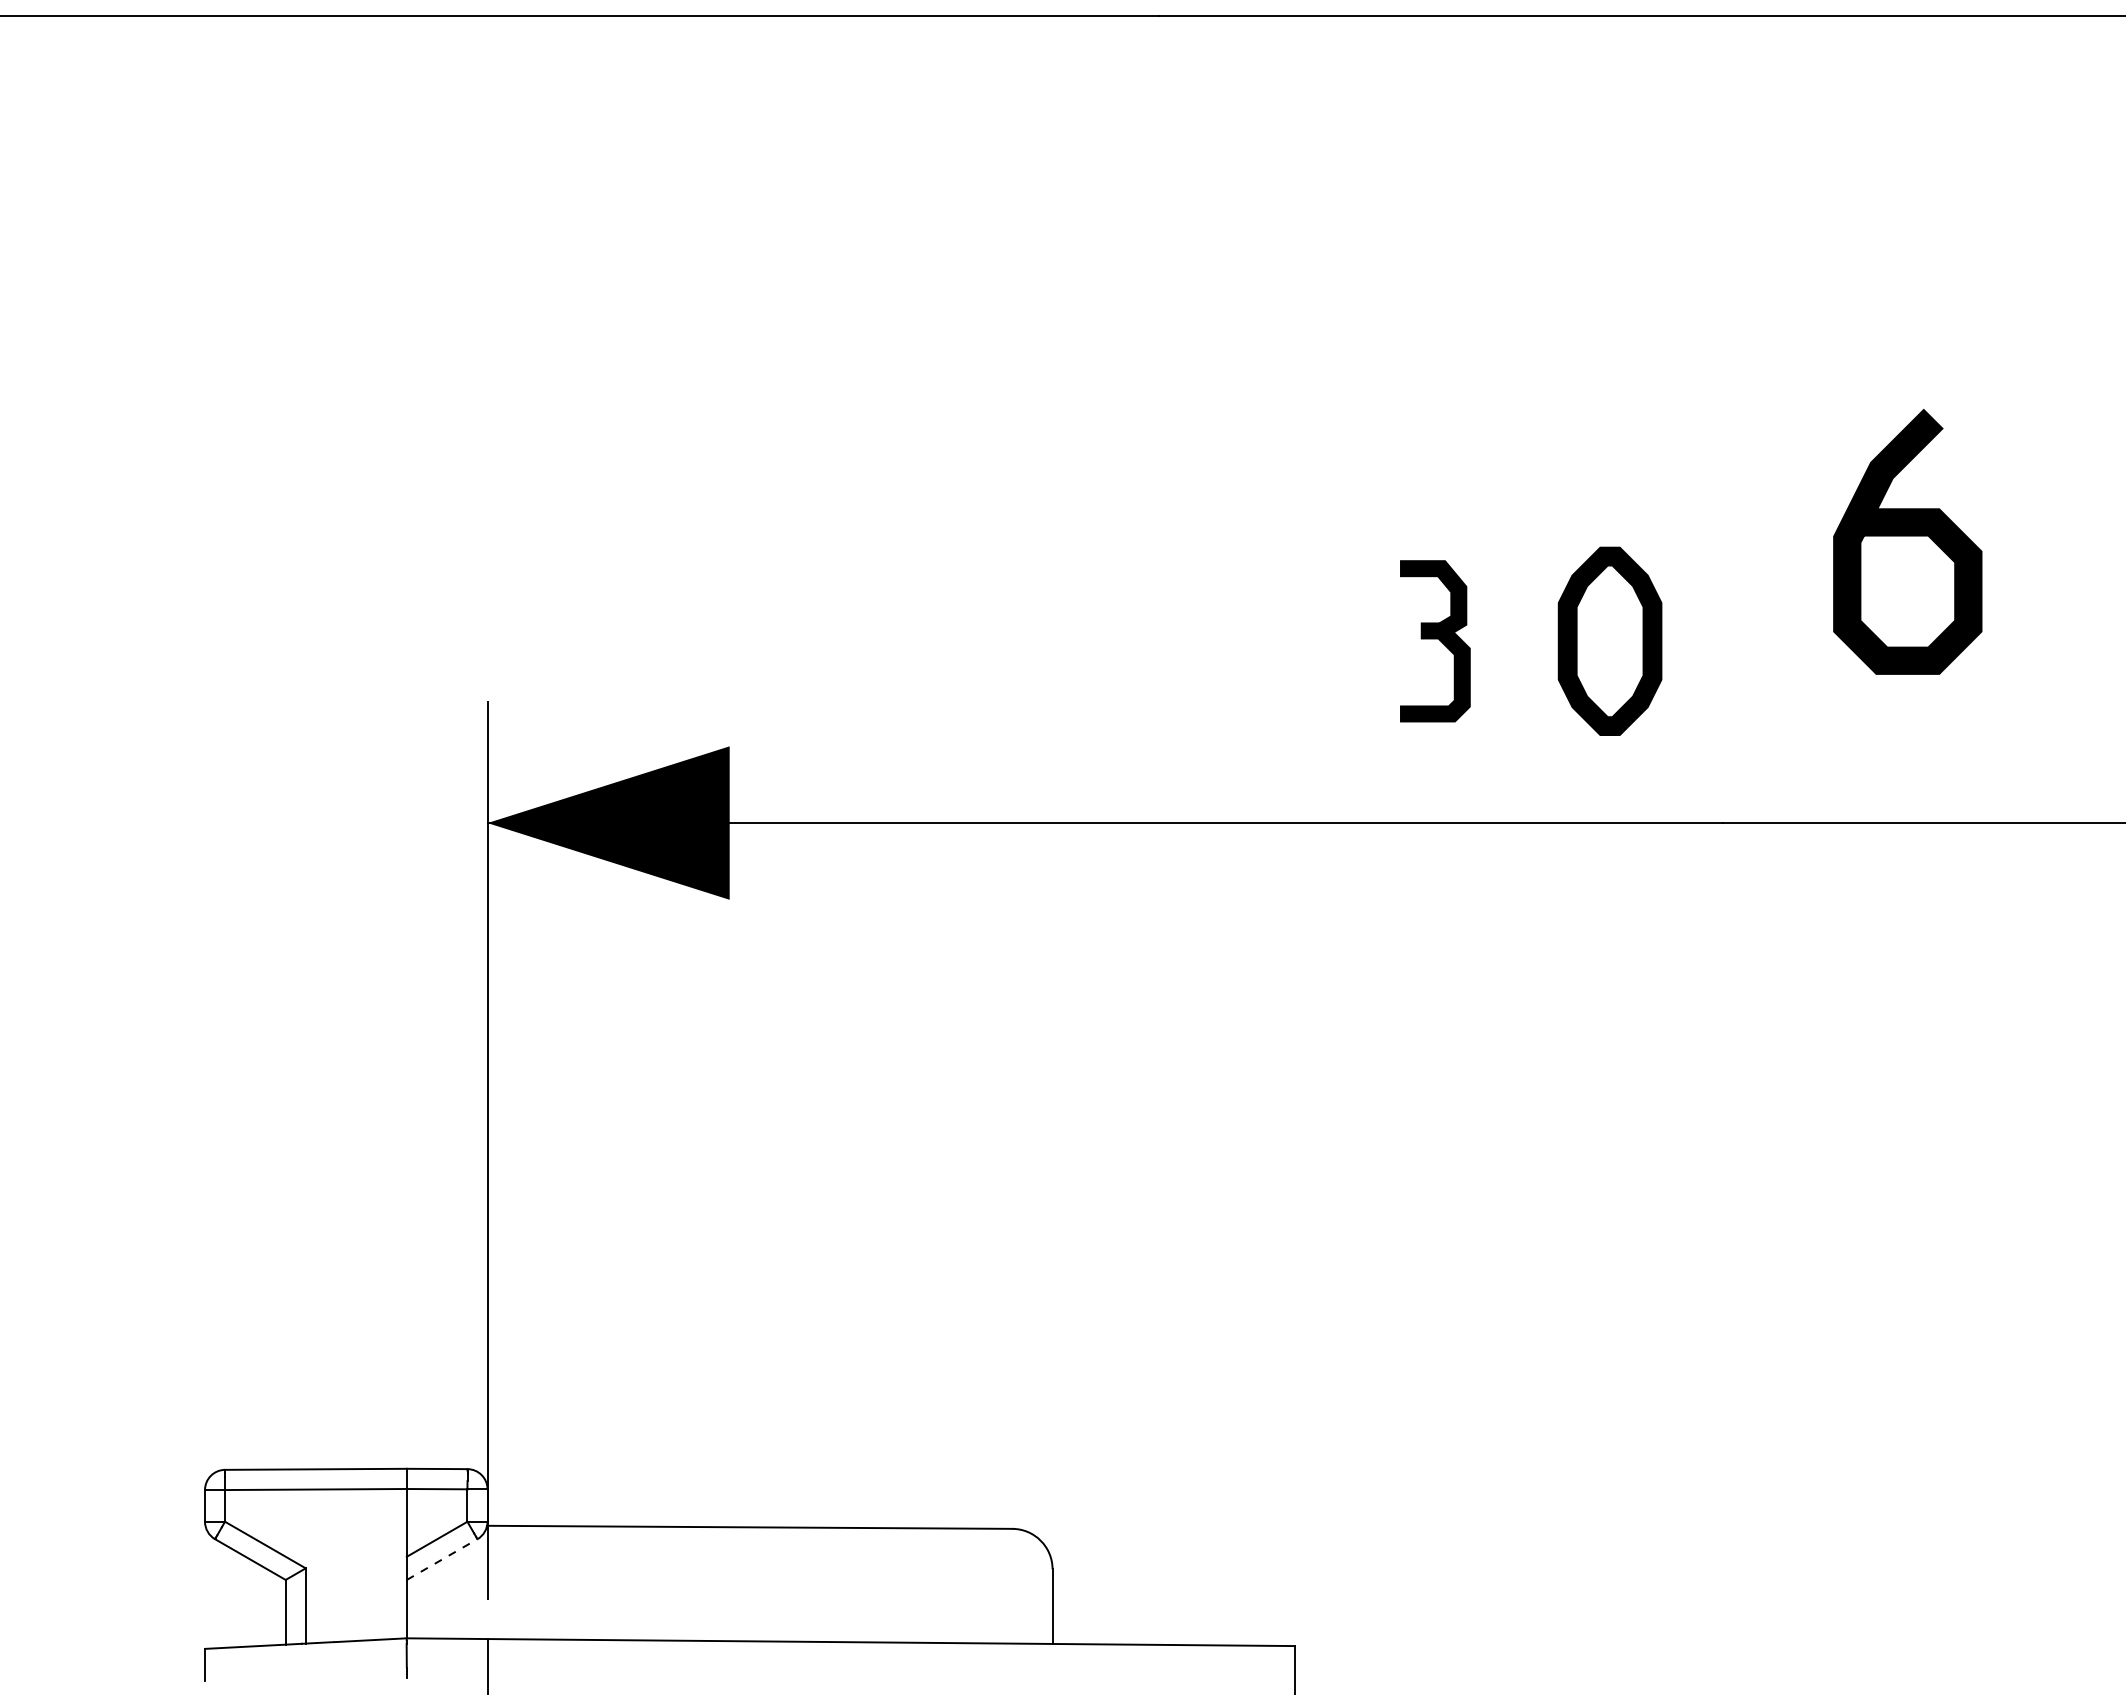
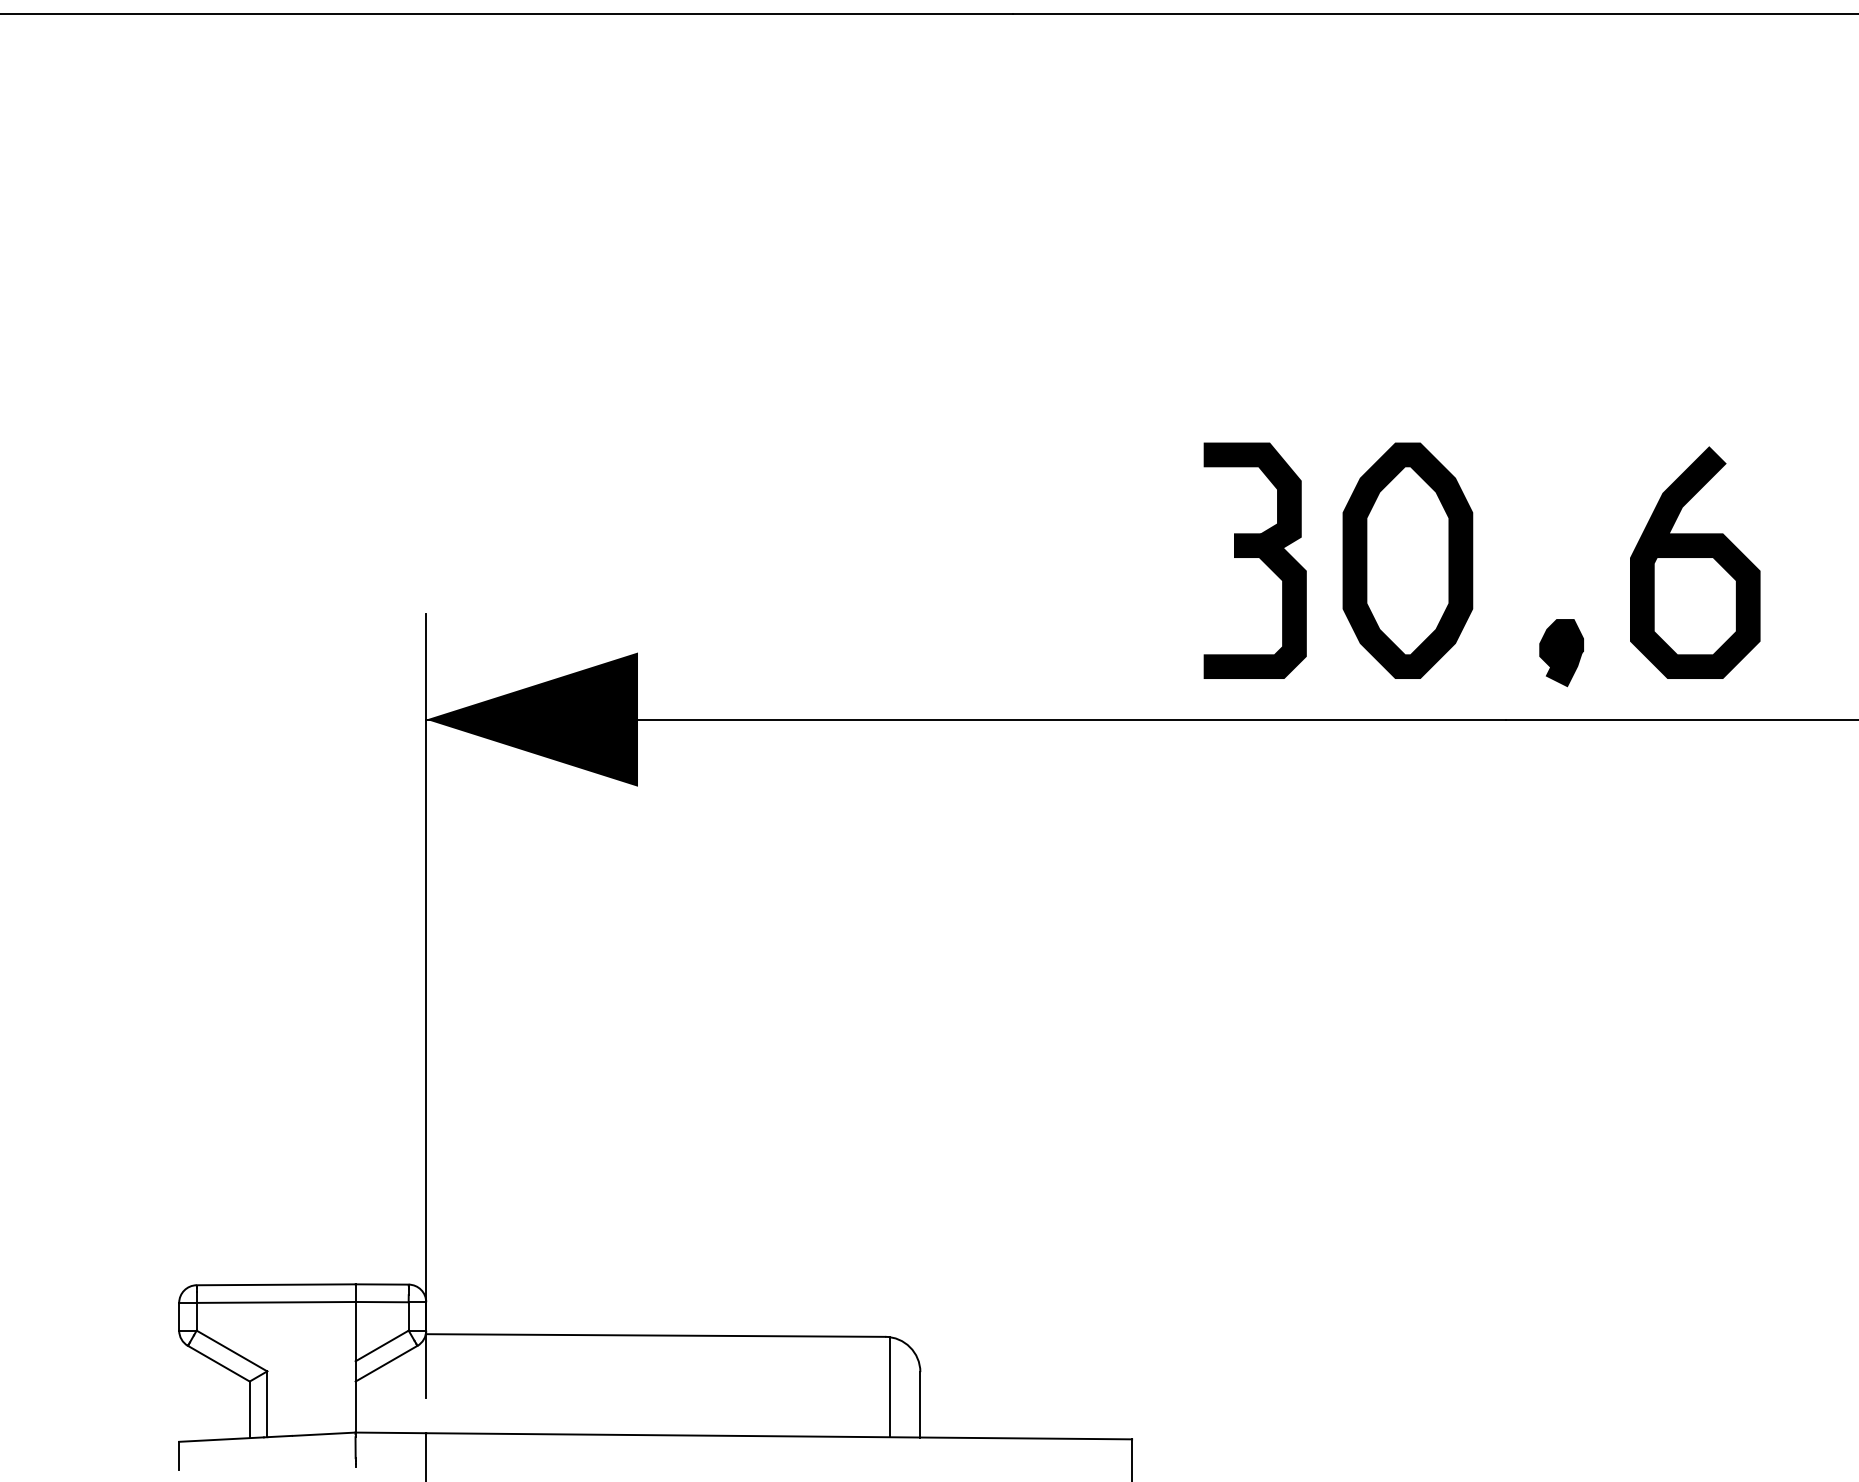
curve: (1908, 535) -> (1695, 557), moved
part: (1434, 641) -> (1254, 560), size x1.67
part: (1609, 641) -> (1407, 560), size x1.43
part: (1785, 747) -> (1561, 653), added
line: (442, 1559) -> (386, 1363), dashed -> solid
line: (1018, 1586) -> (890, 1387), added

